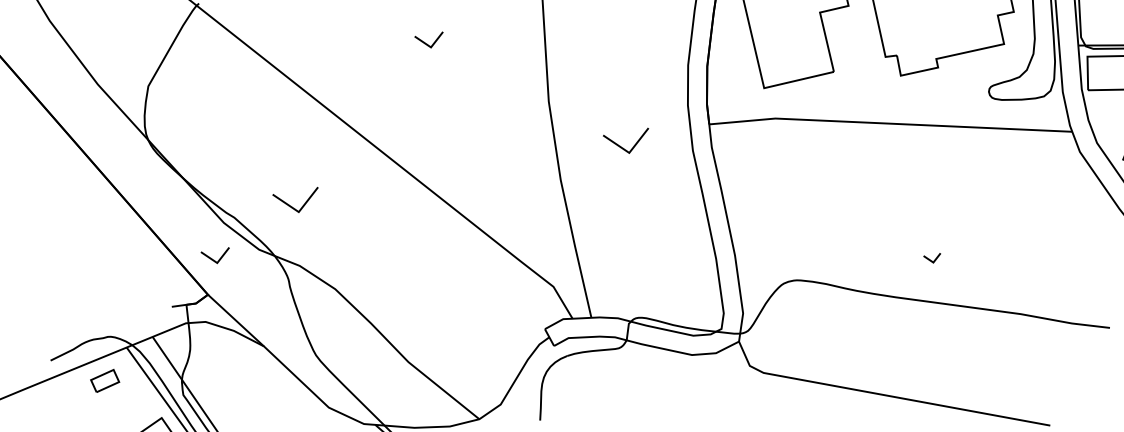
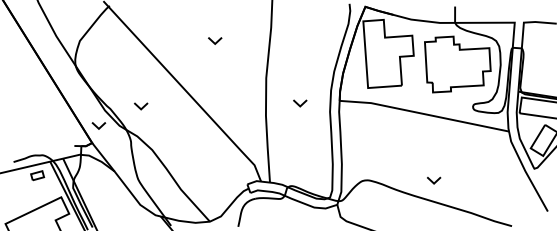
part: (628, 142) -> (300, 103), size x0.62
part: (298, 202) -> (141, 106), size x0.62
part: (933, 258) -> (434, 180), size x1.67

